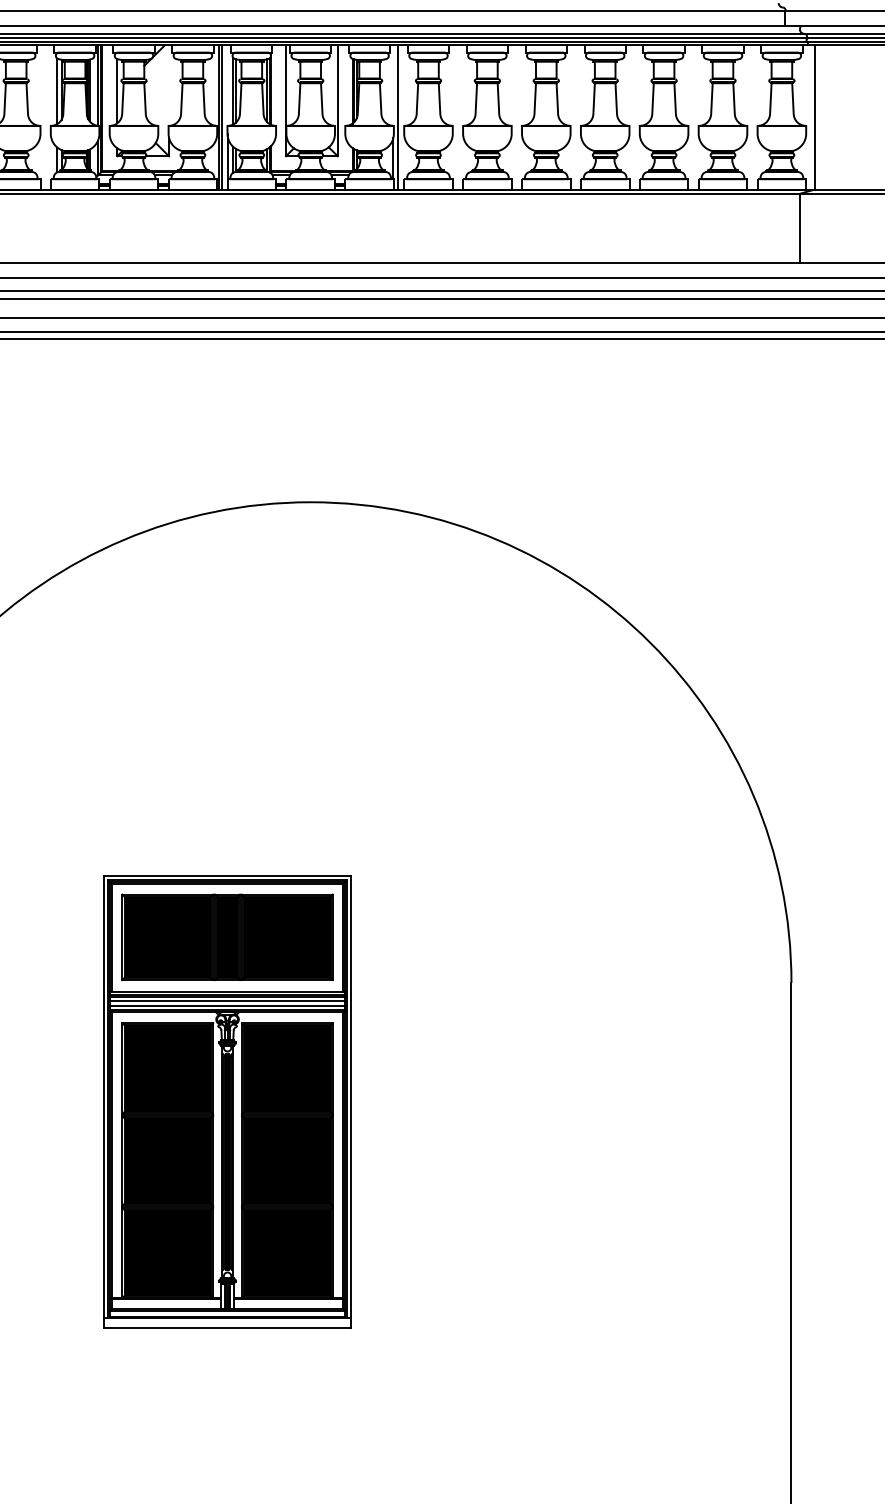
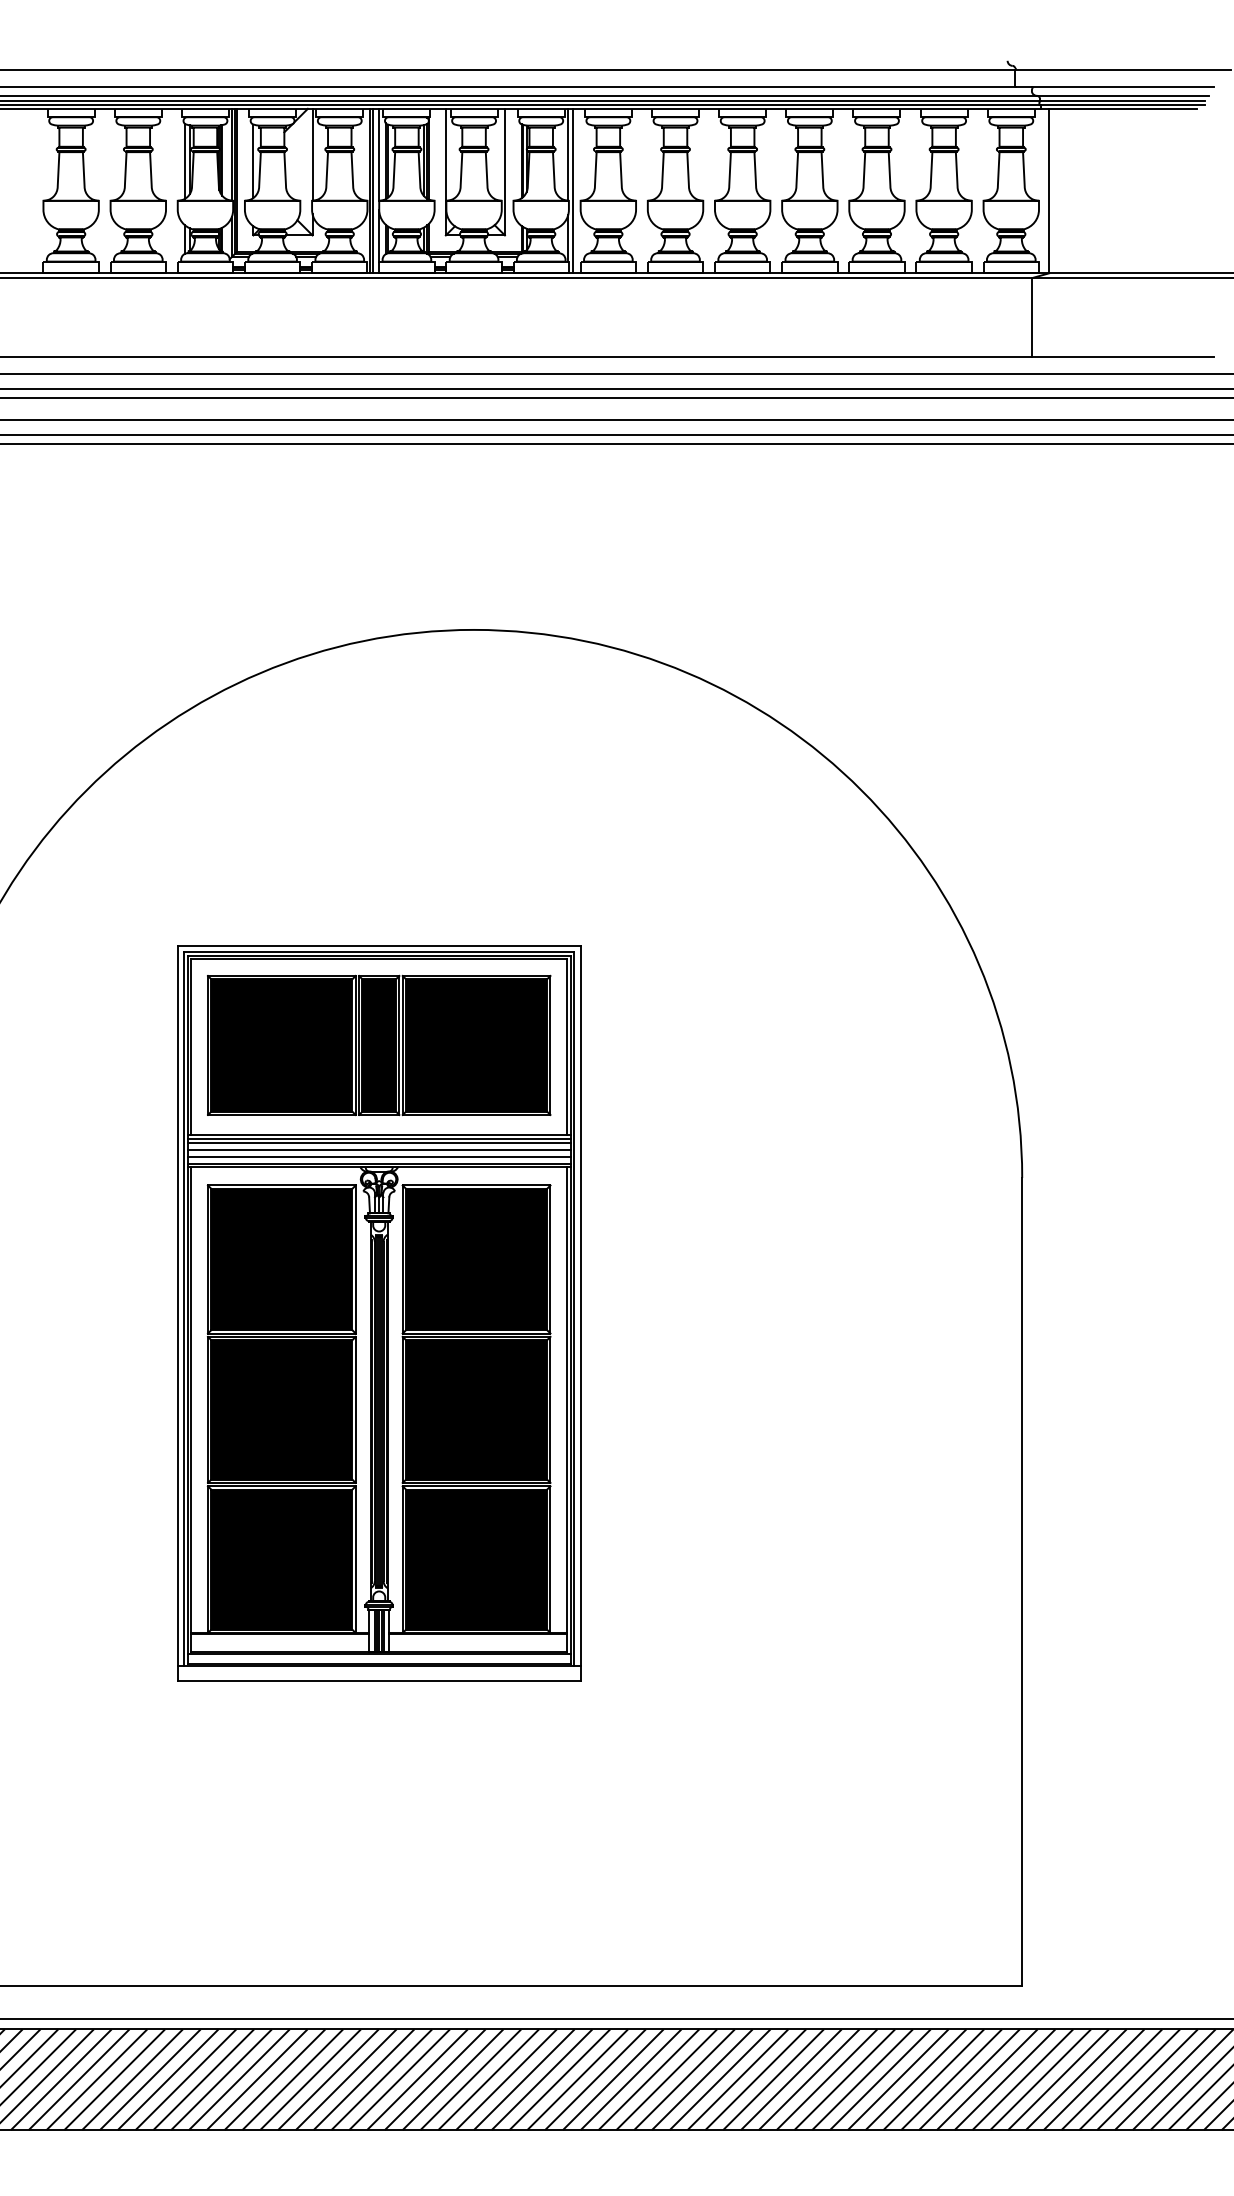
line: (168, 85) -> (312, 154), added
line: (227, 85) -> (379, 154), added
line: (393, 85) -> (568, 154), added
part: (227, 1101) -> (379, 1313), size x1.43

